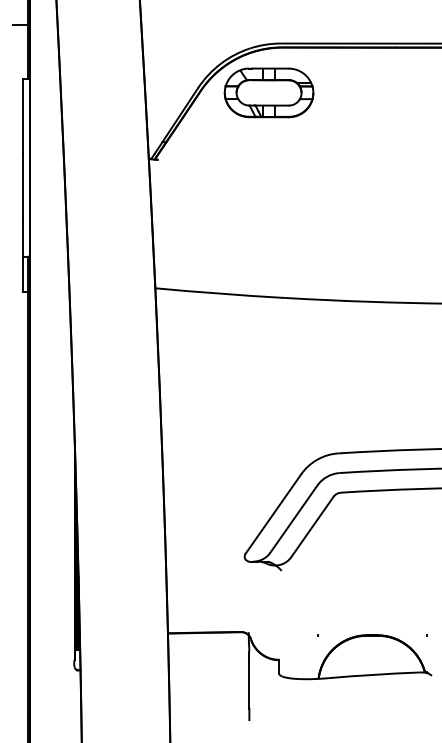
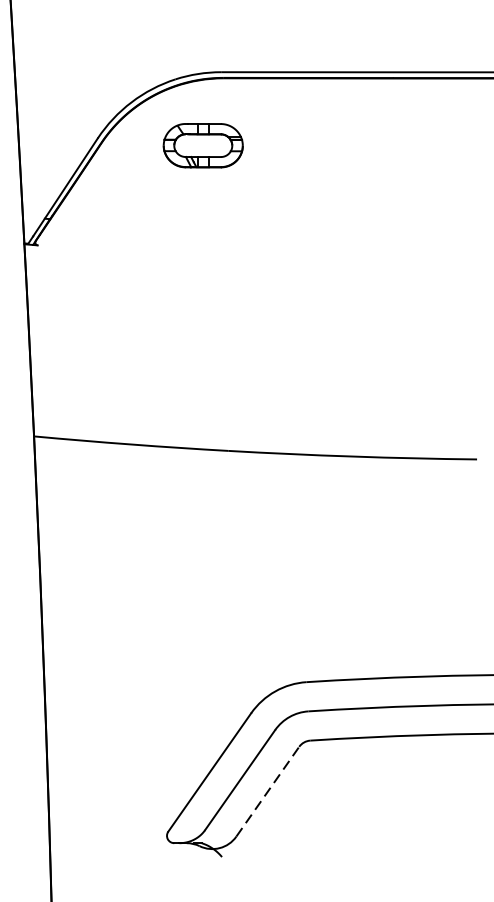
part: (268, 92) -> (202, 145), size x0.6
line: (312, 527) -> (267, 792), solid -> dashed

